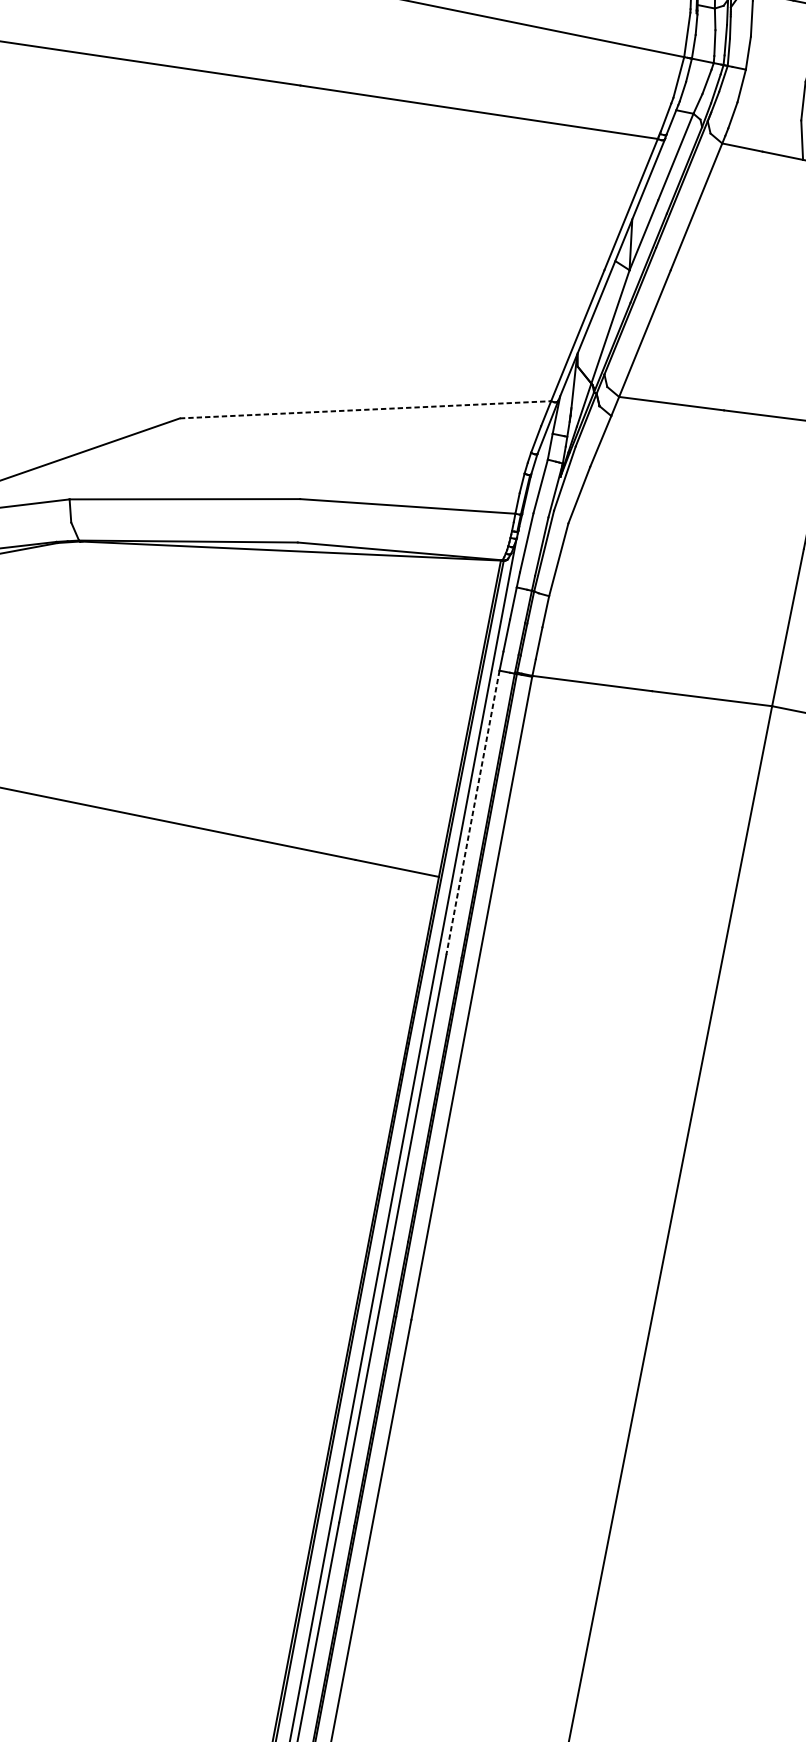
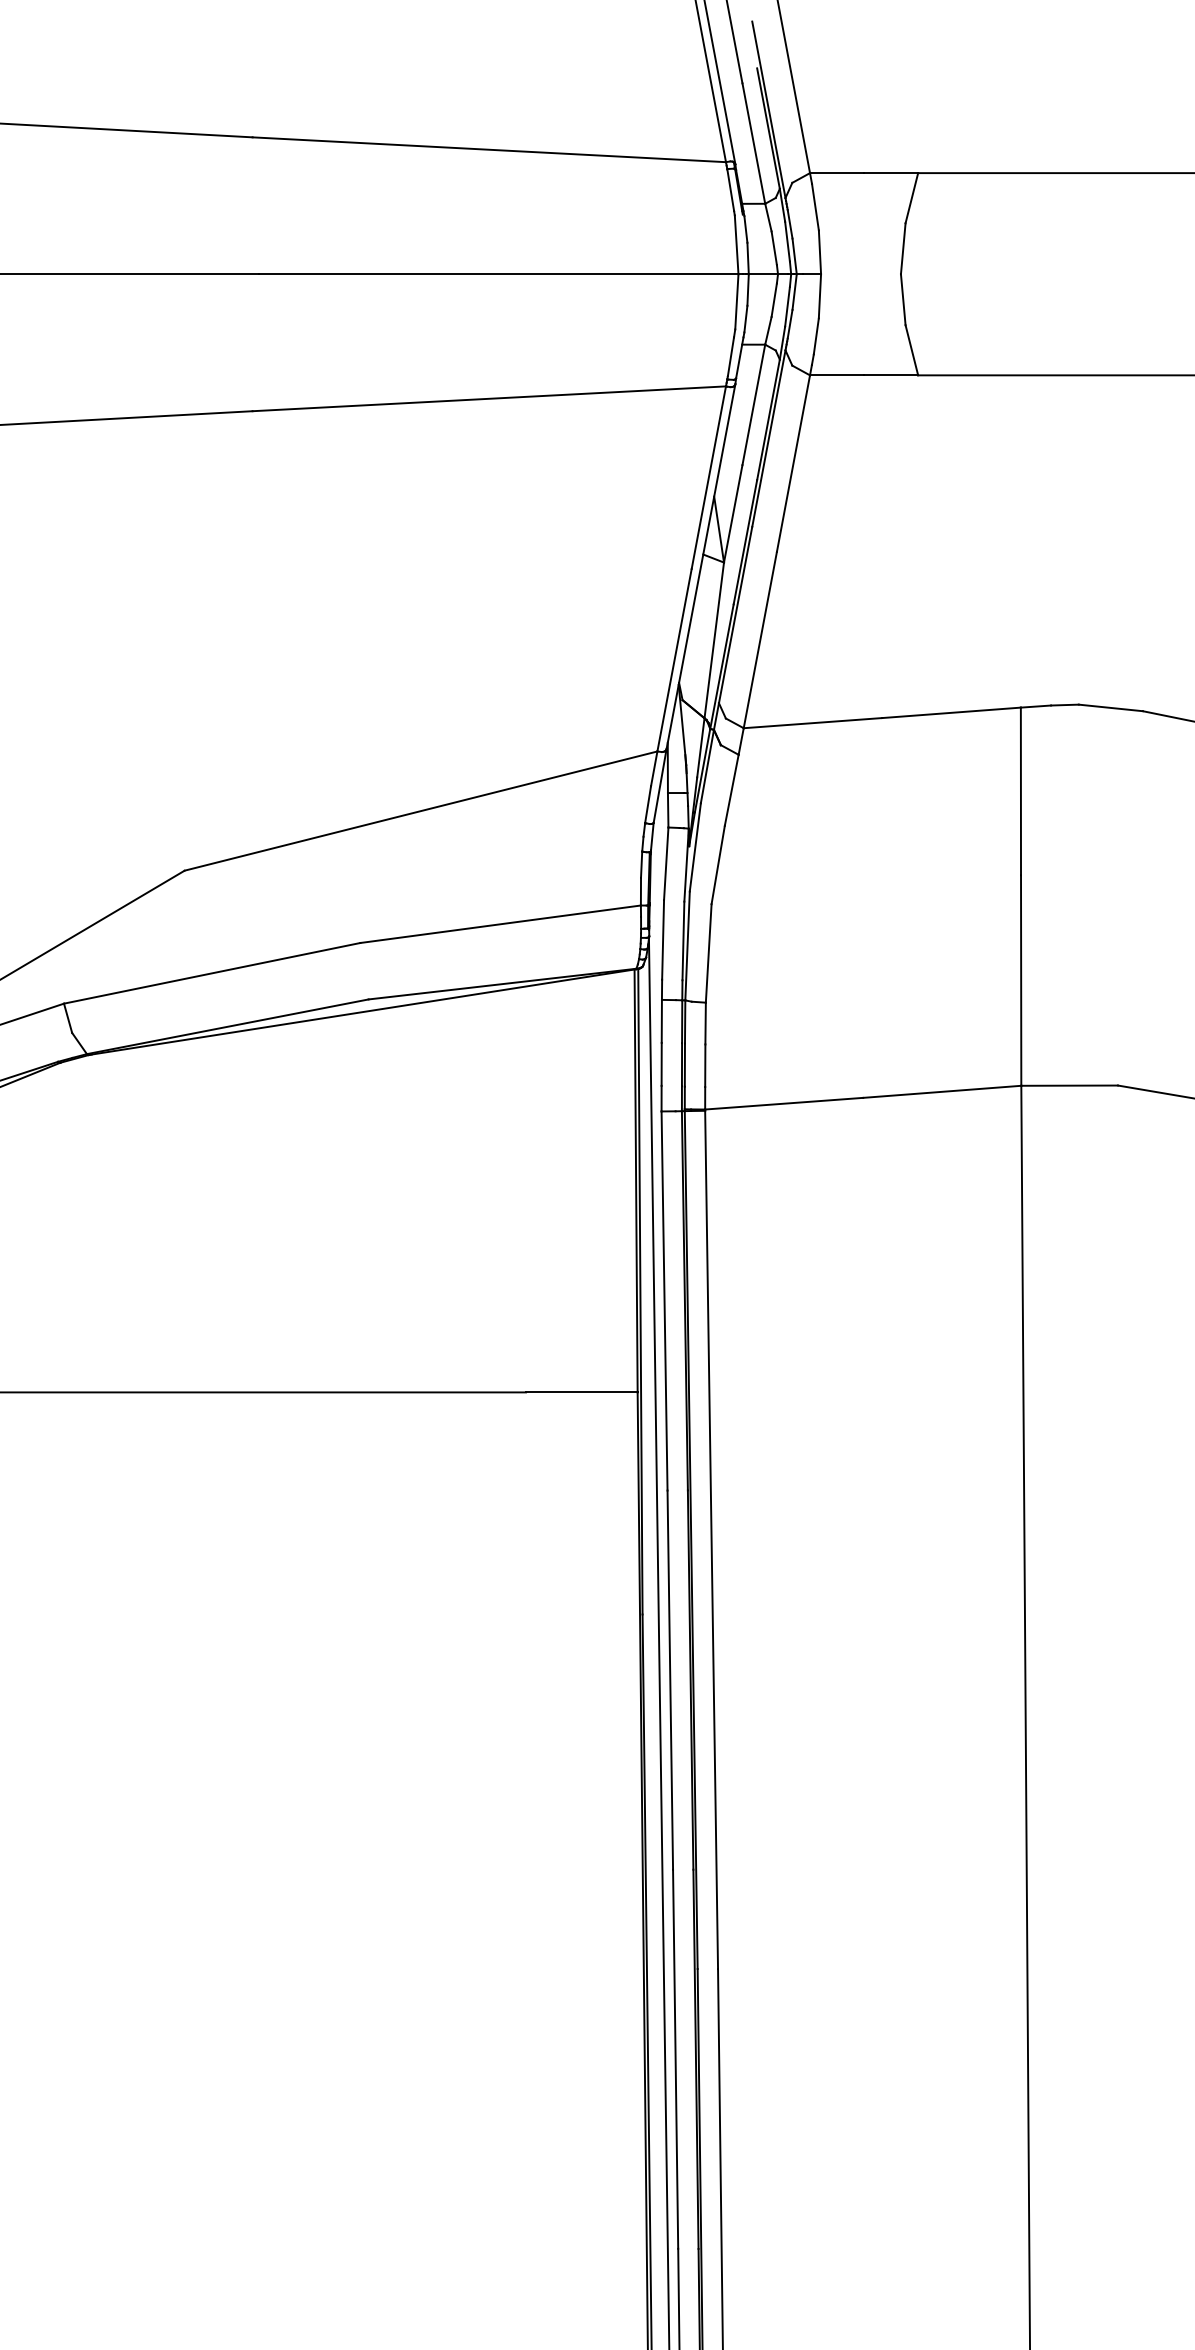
line: (365, 410) -> (421, 811), dashed -> solid
line: (472, 813) -> (664, 1301), dashed -> solid

